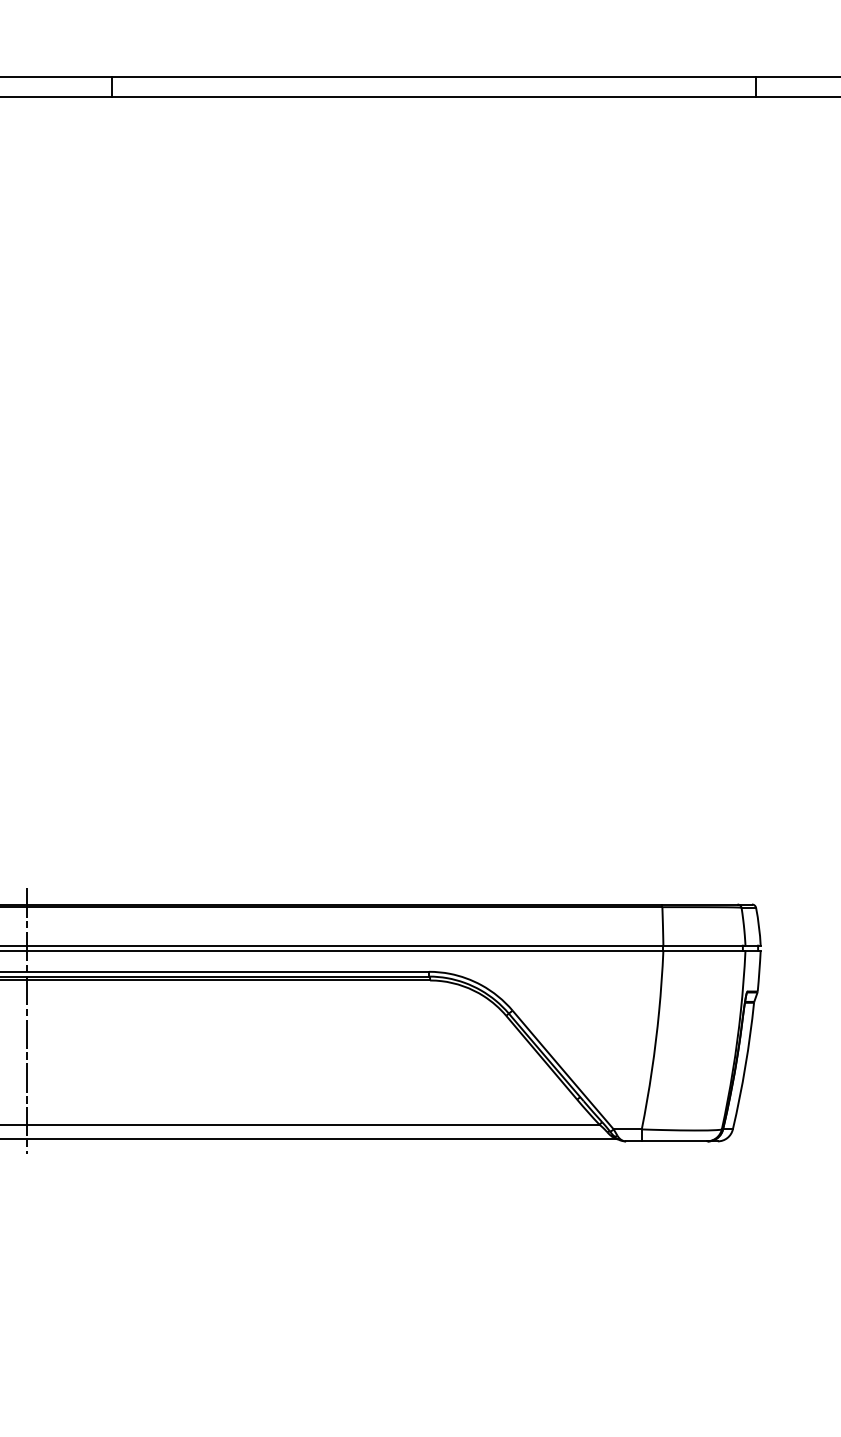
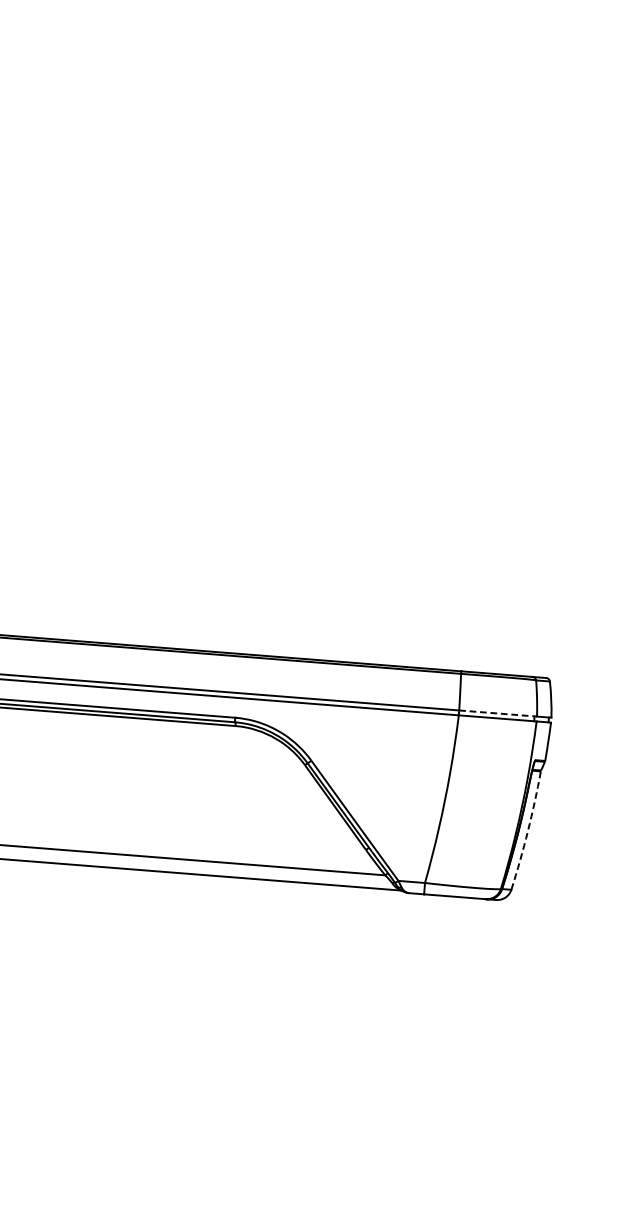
line: (704, 945) -> (498, 713), solid -> dashed
arc: (745, 1066) -> (528, 831), solid -> dashed

